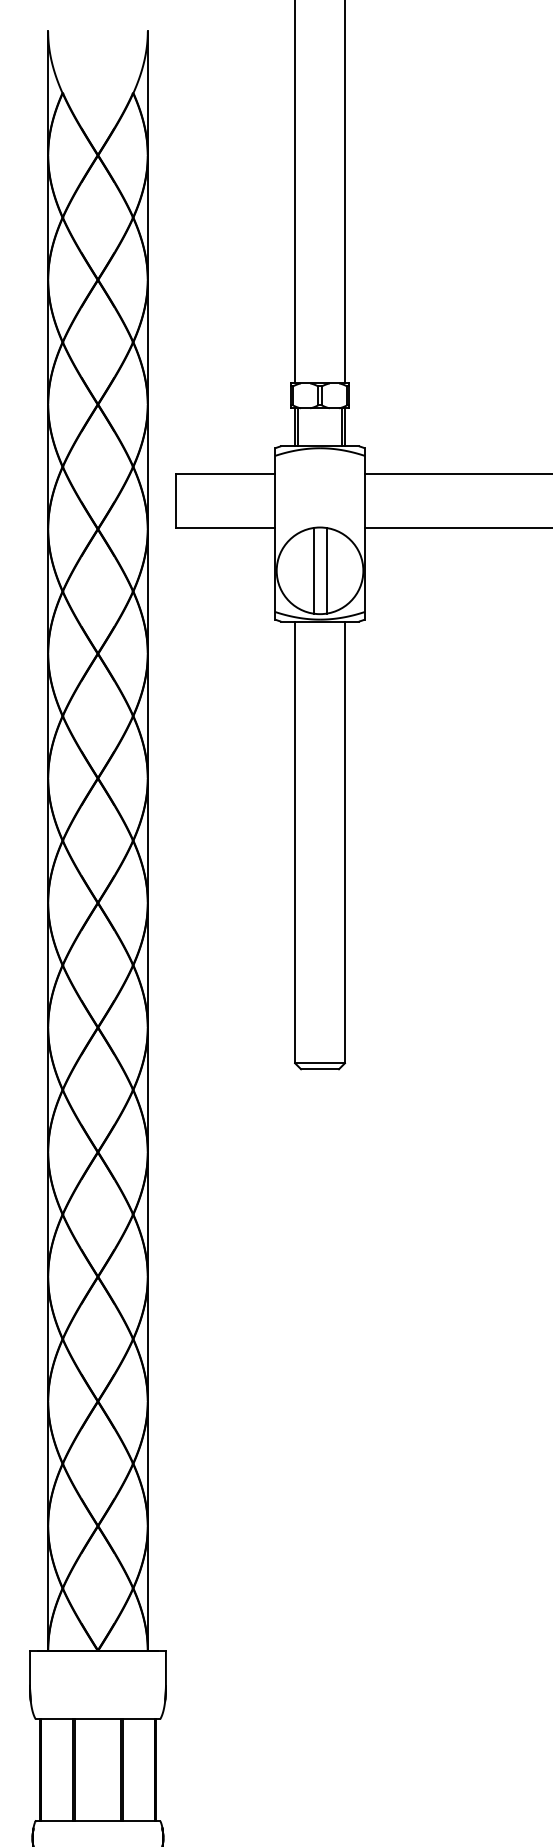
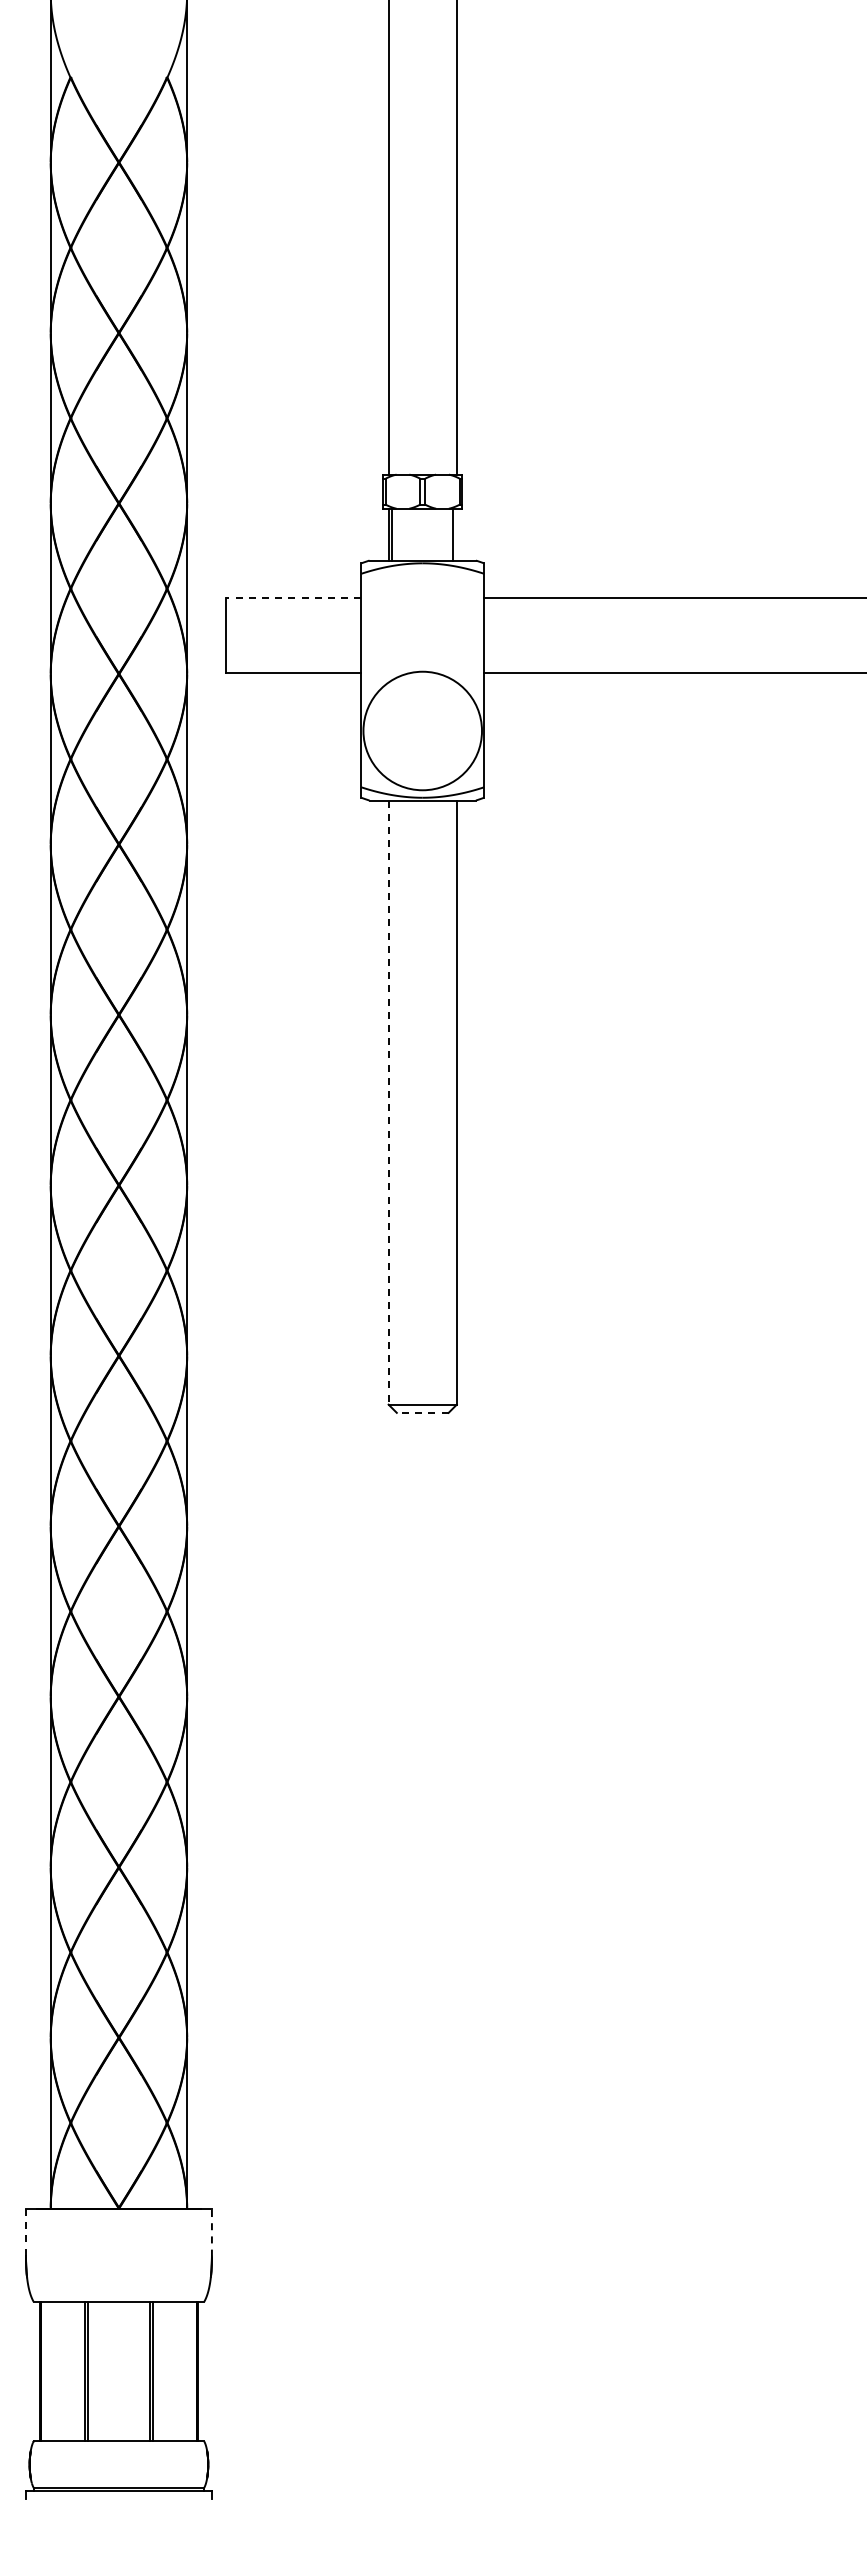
line: (344, 427) -> (456, 534), removed
line: (225, 473) -> (293, 598), solid -> dashed
line: (313, 570) -> (413, 730), removed
line: (326, 570) -> (431, 730), removed
line: (295, 843) -> (388, 1103), solid -> dashed
line: (319, 1069) -> (422, 1412), solid -> dashed
line: (29, 1668) -> (25, 2232), solid -> dashed
line: (165, 1668) -> (211, 2232), solid -> dashed

